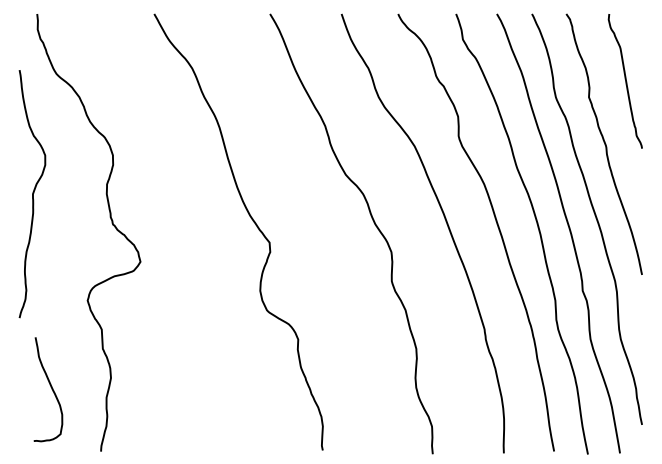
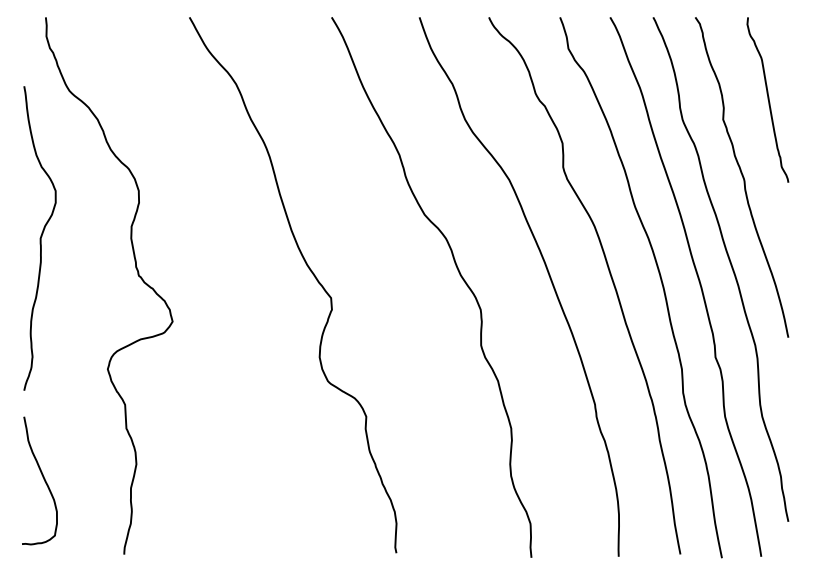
curve: (50, 387) -> (42, 478), moved

